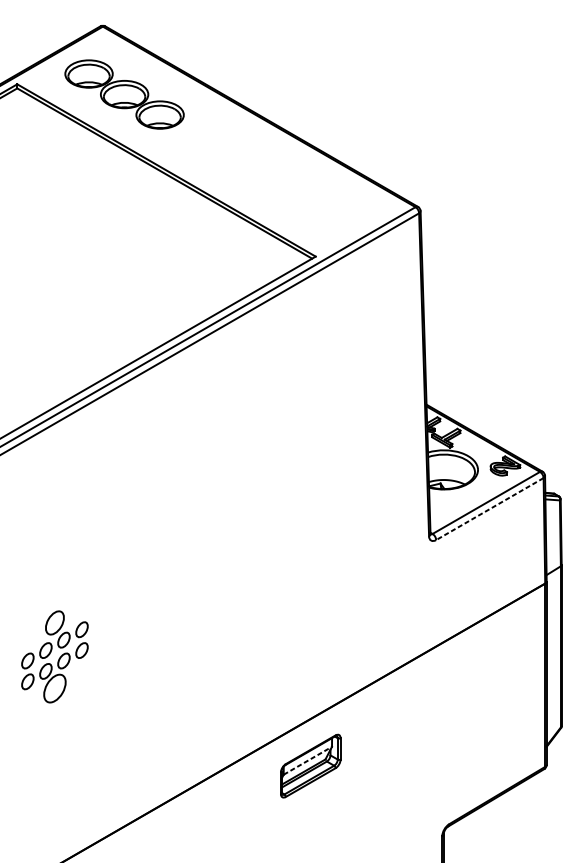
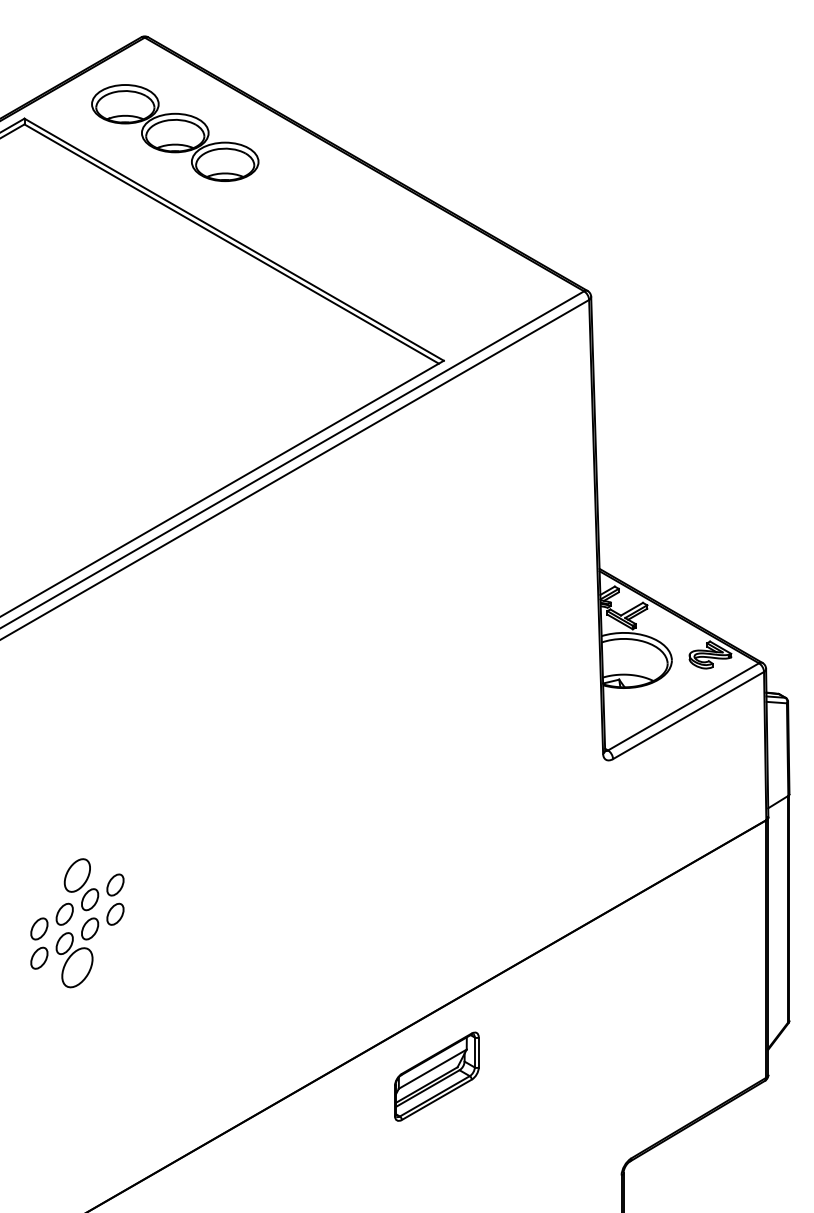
line: (489, 509) -> (688, 715), dashed -> solid
line: (308, 760) -> (433, 1068), dashed -> solid

